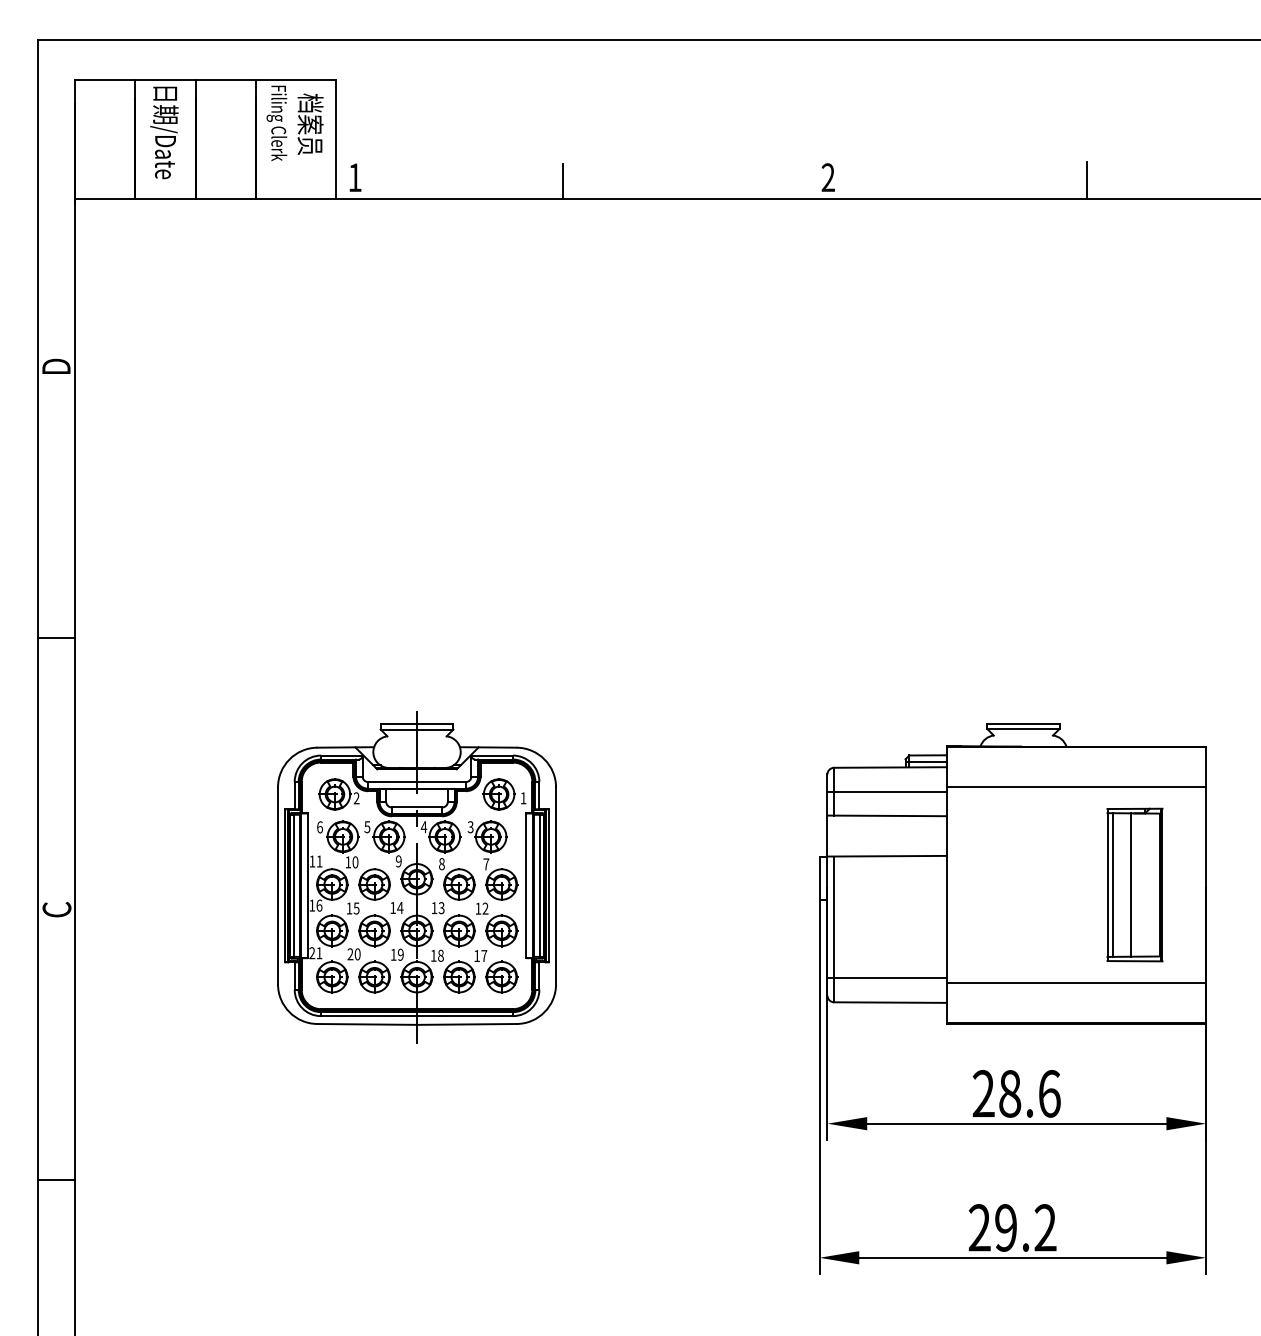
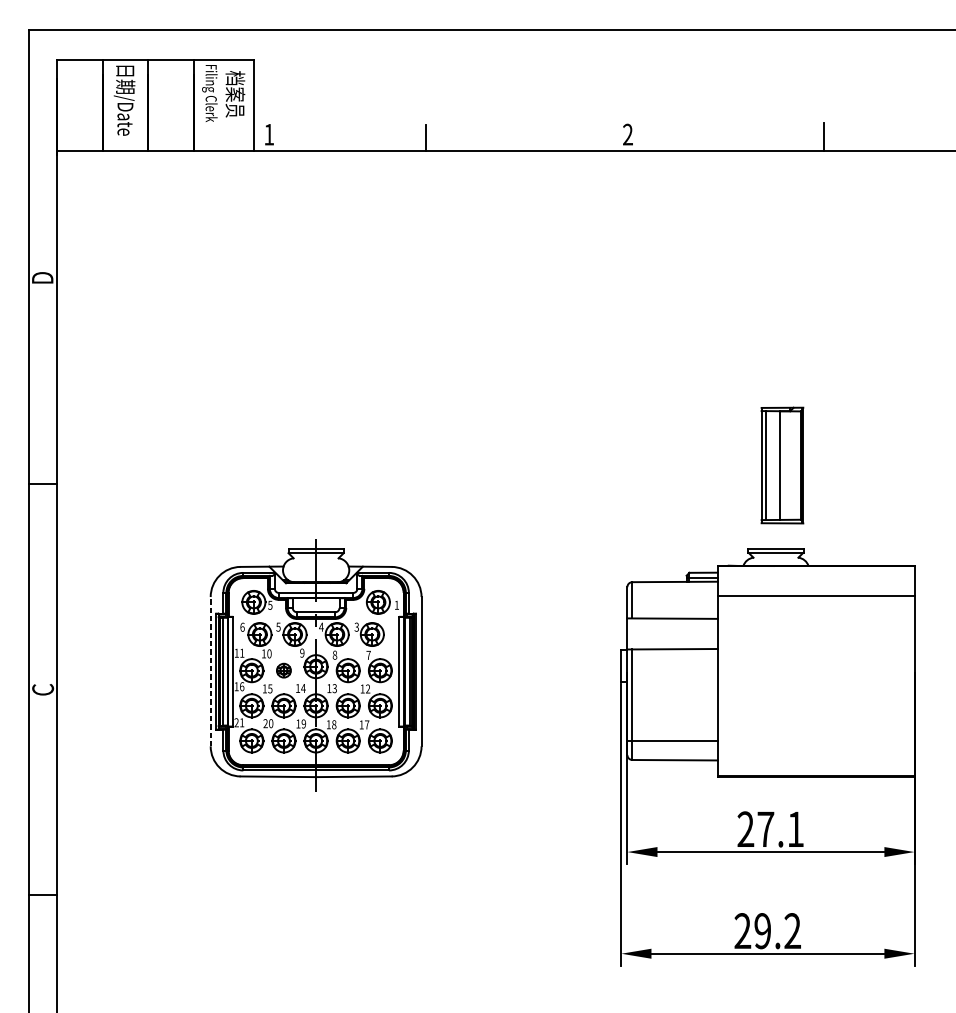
line: (886, 792) -> (672, 600), removed
text: (356, 798) -> (270, 605), 2 -> 5
part: (374, 884) -> (283, 670), size x0.6
part: (1134, 884) -> (782, 465), moved
line: (278, 885) -> (211, 671), solid -> dashed
line: (1076, 983) -> (816, 745), removed
text: (1029, 1093) -> (780, 829), 28.6 -> 27.1

